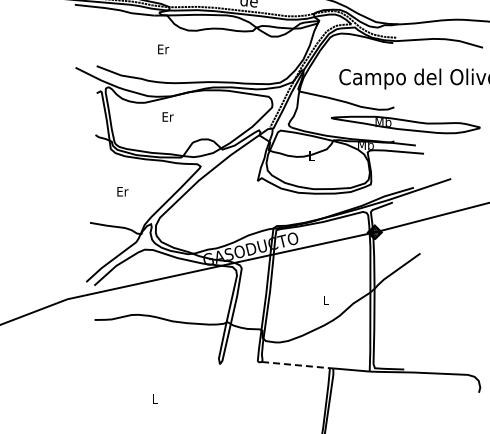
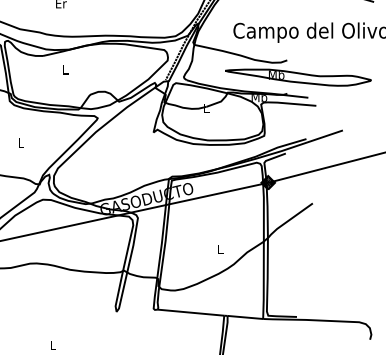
text: (167, 116) -> (65, 69), Er -> L
text: (122, 191) -> (21, 142), Er -> L
line: (296, 365) -> (191, 313), dashed -> solid

